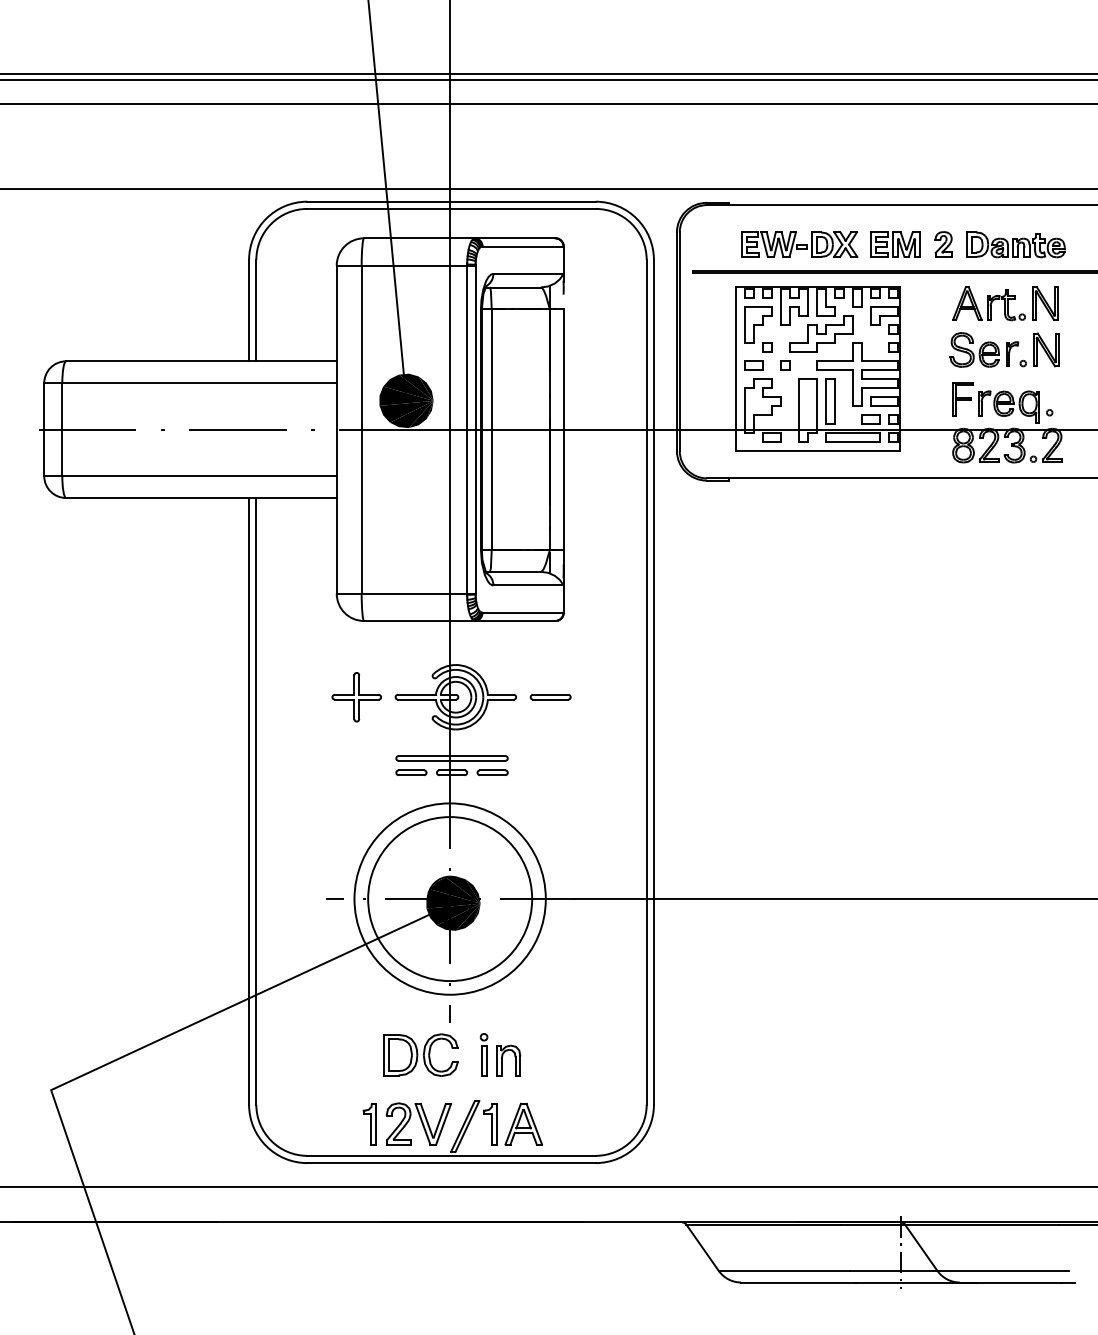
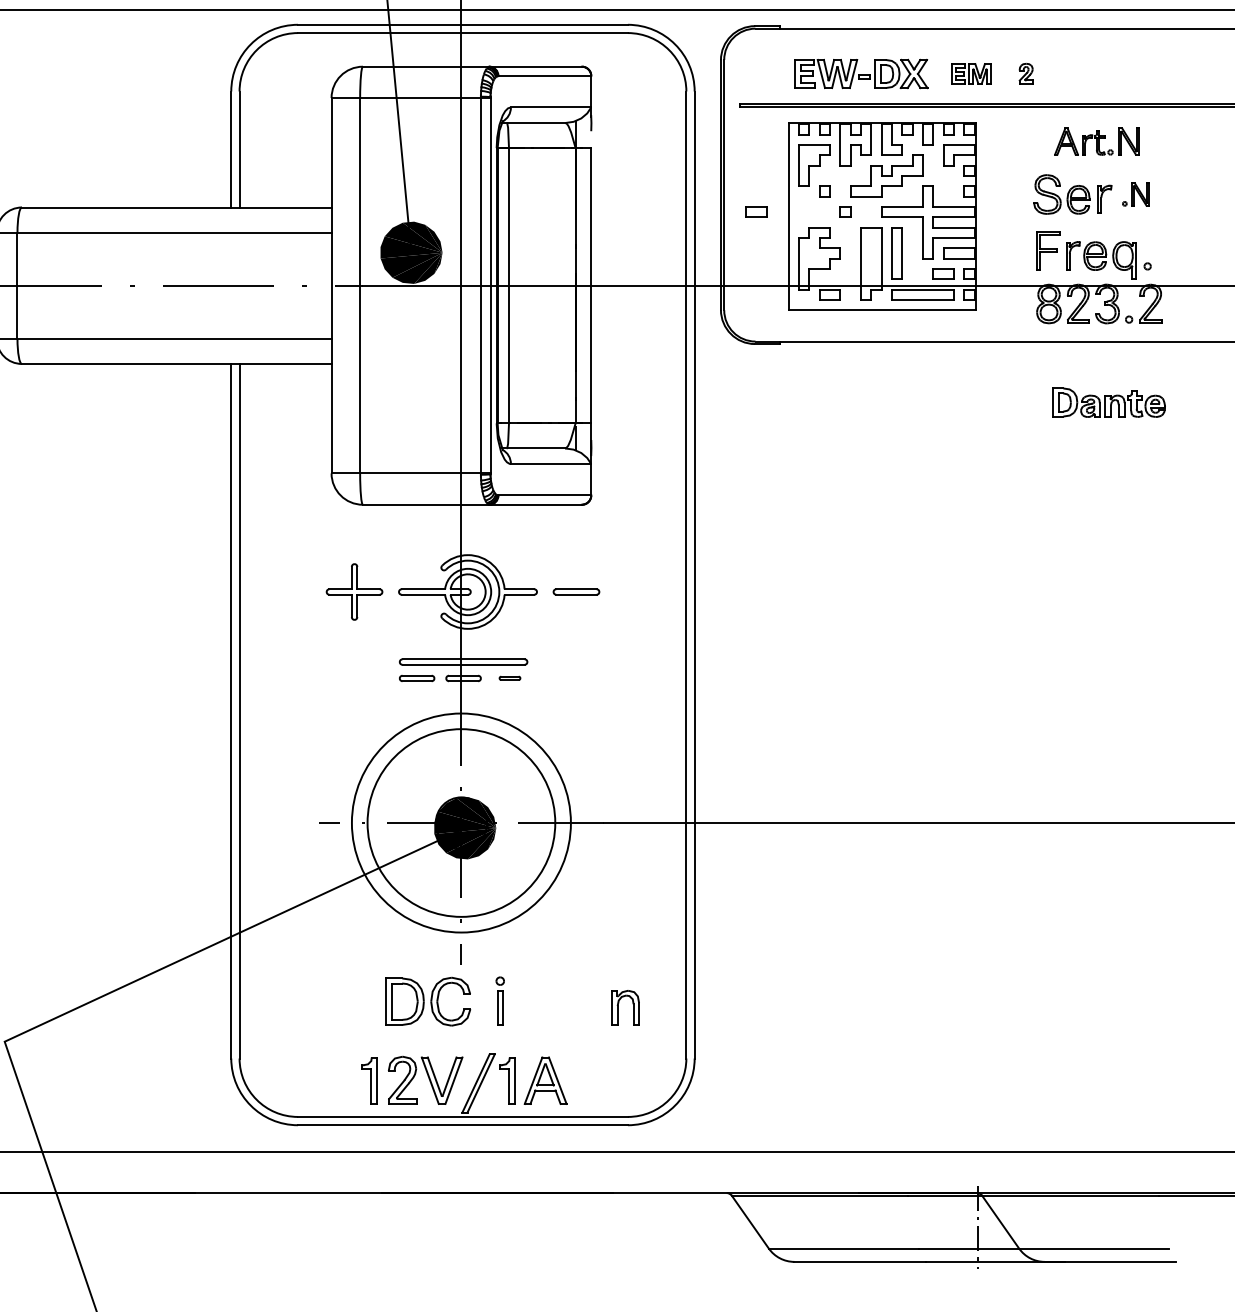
part: (895, 244) -> (971, 73), size x0.7
part: (943, 244) -> (1026, 73), size x0.7
part: (1015, 244) -> (1108, 402), moved
part: (1005, 303) -> (1097, 141), size x0.7
part: (1039, 349) -> (1135, 193), size x0.6
part: (753, 365) -> (755, 212), moved
part: (492, 772) -> (509, 678), size x0.6
part: (508, 1060) -> (625, 1007), moved

